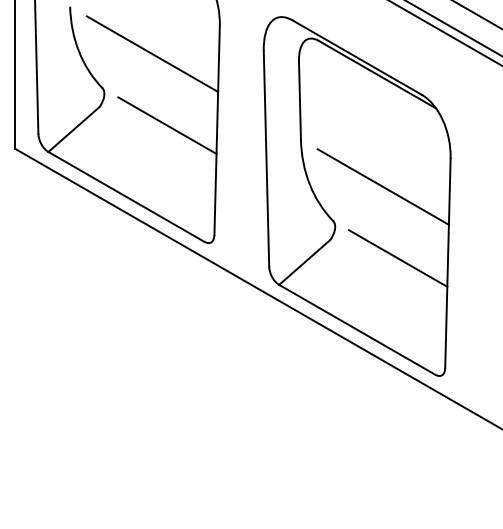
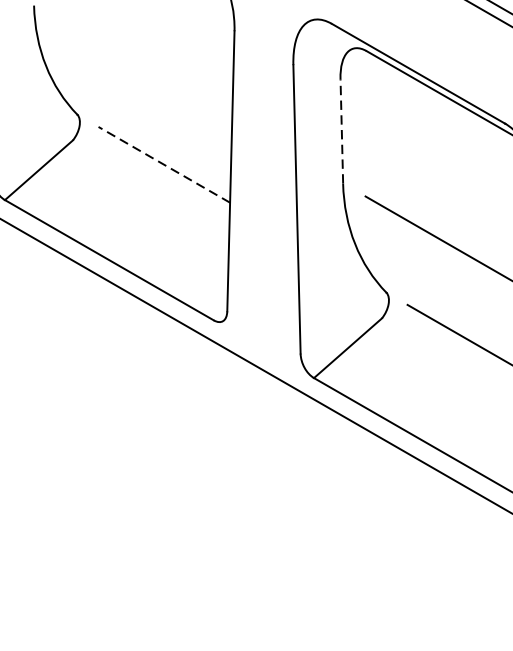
line: (152, 53) -> (144, 68), removed
line: (299, 100) -> (341, 131), solid -> dashed
line: (167, 125) -> (164, 164), solid -> dashed

